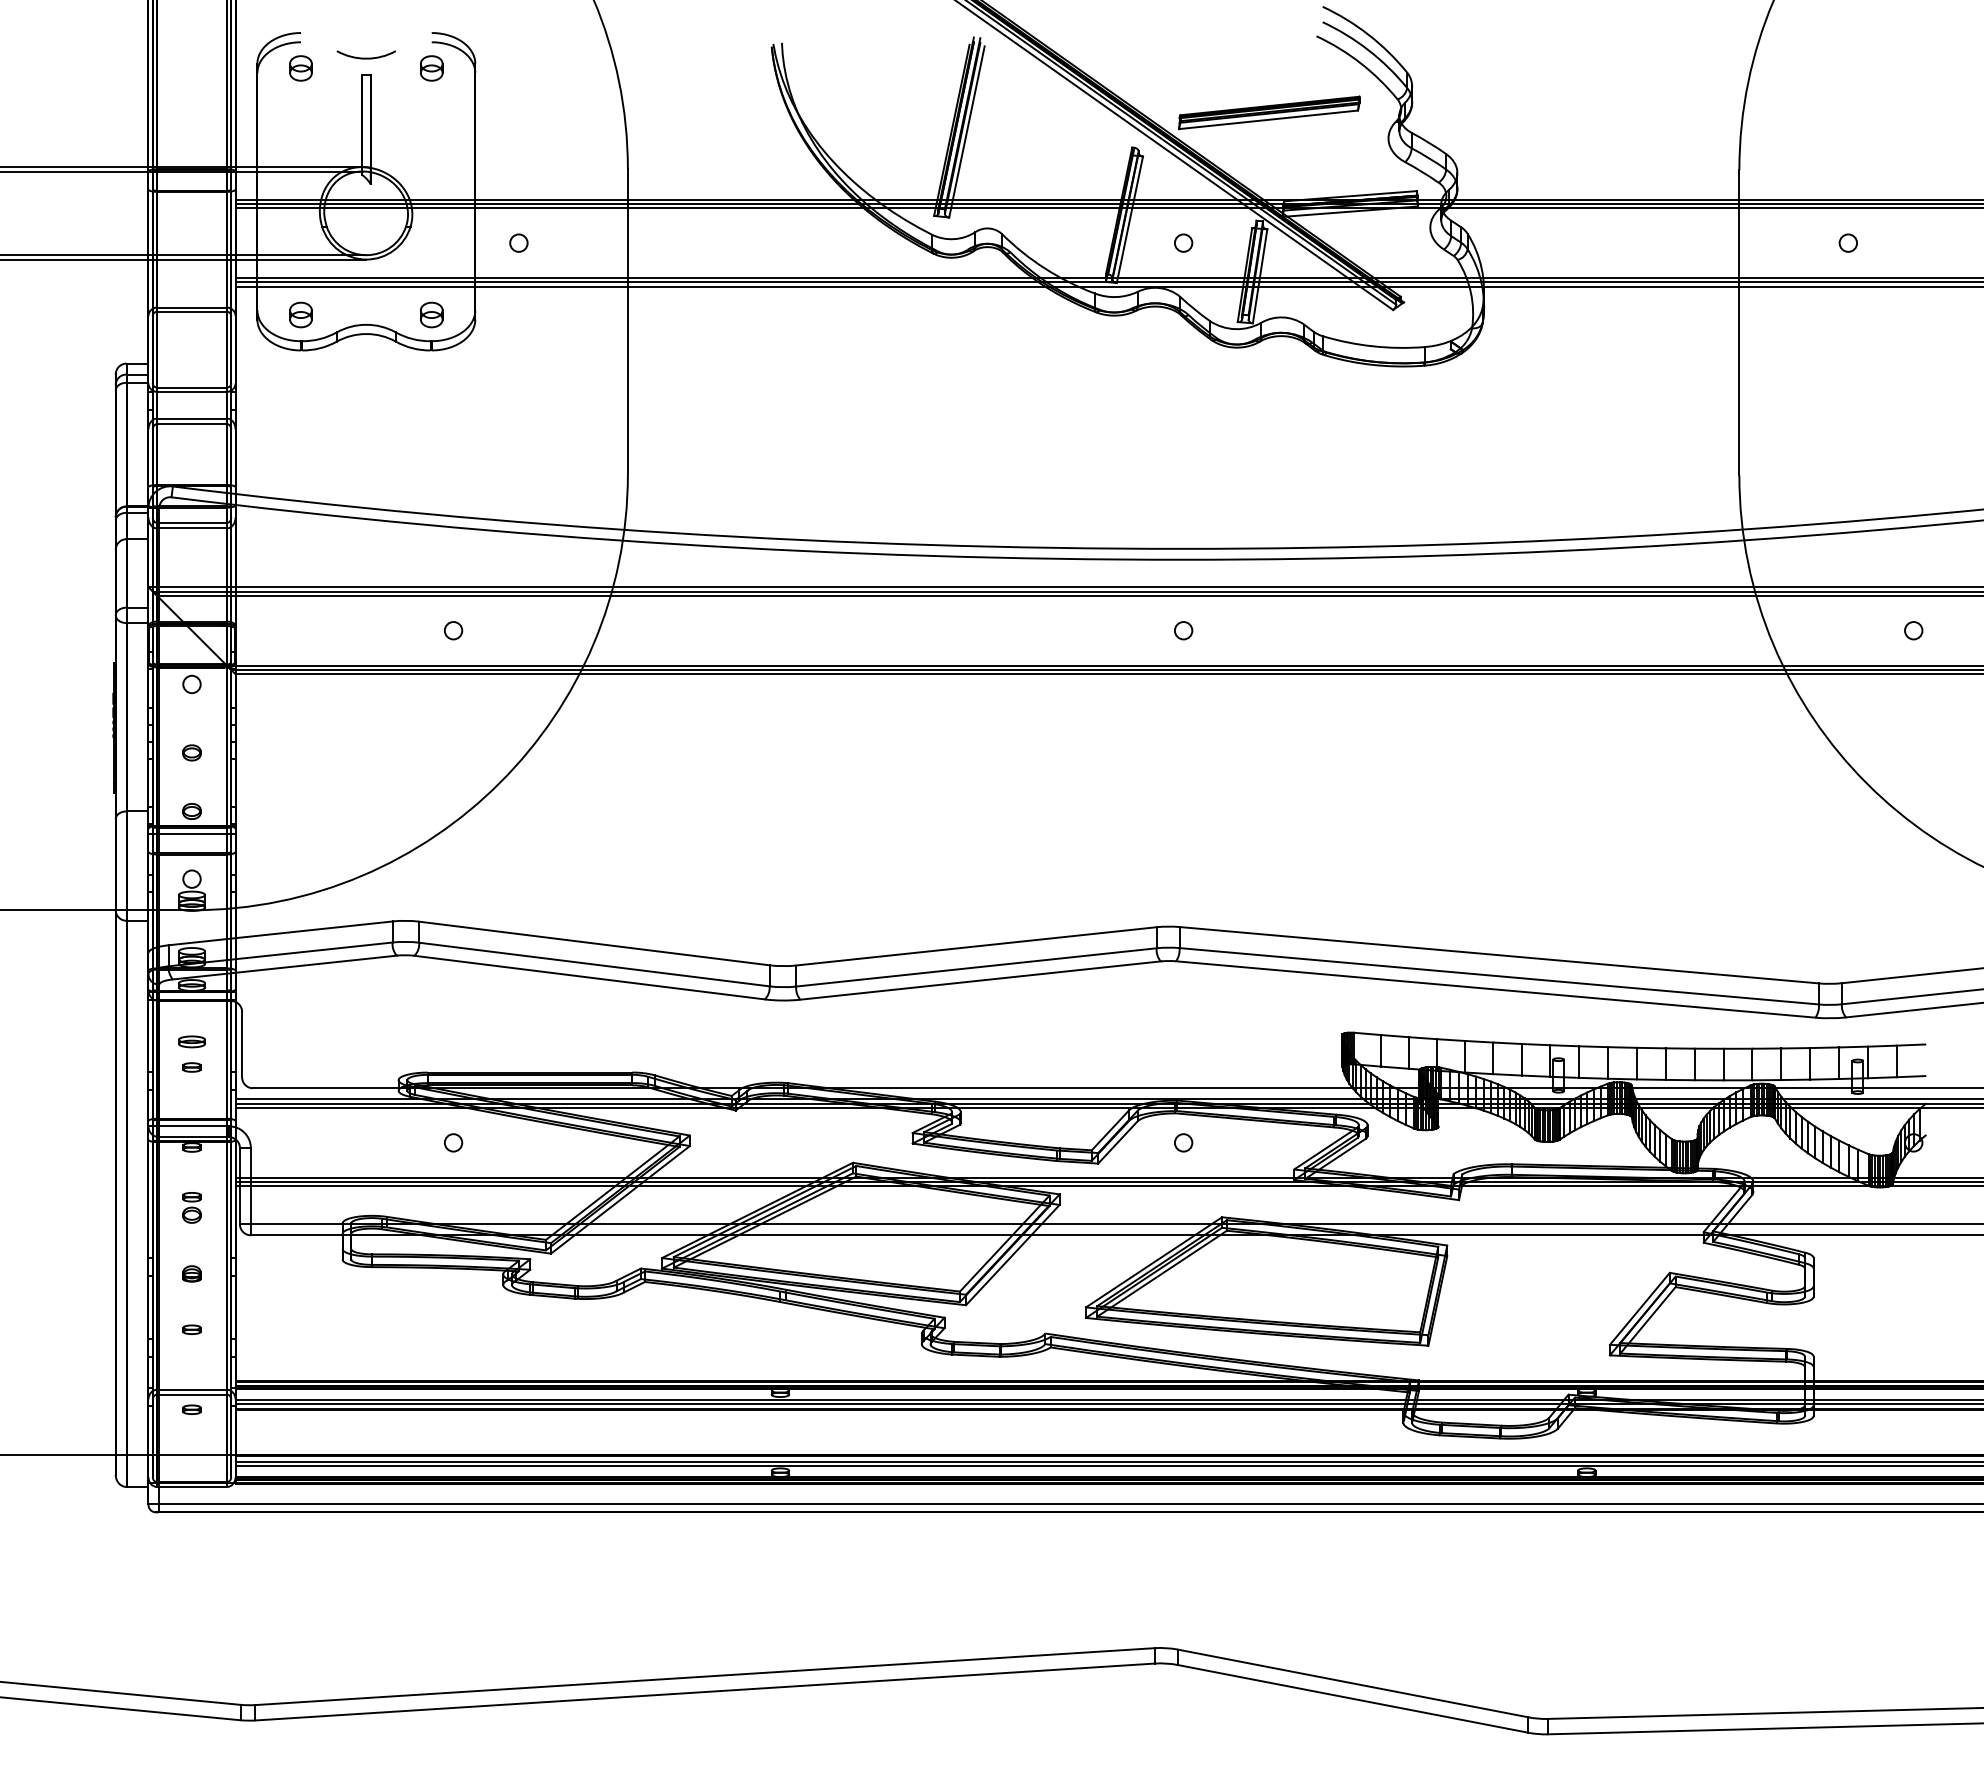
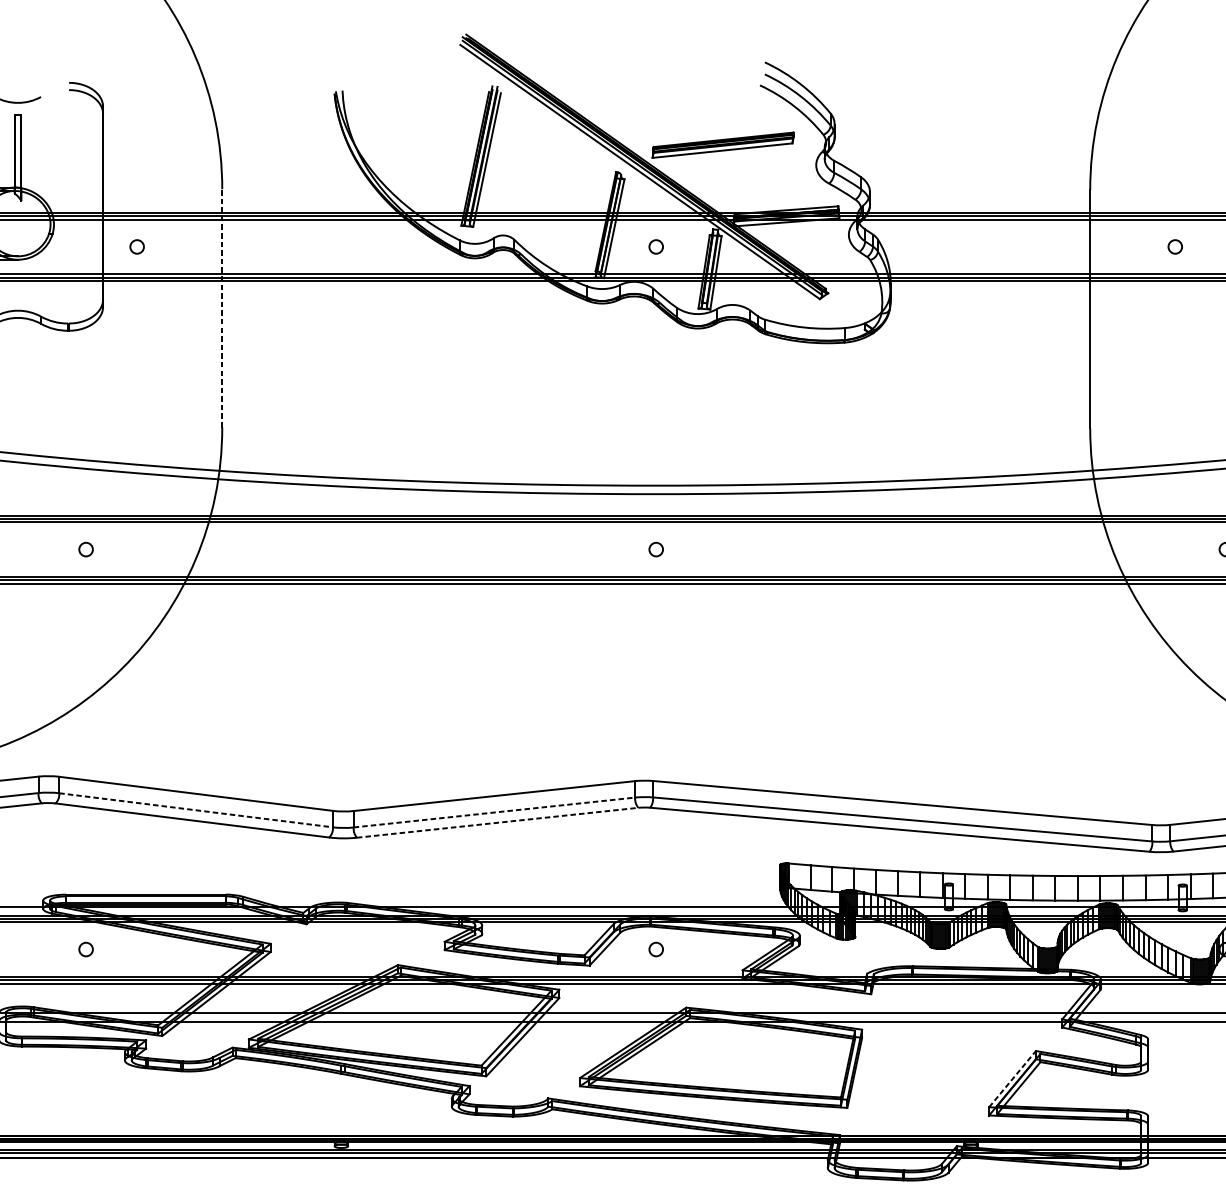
part: (431, 68) -> (68, 110), removed
part: (431, 314) -> (68, 302), removed
line: (627, 321) -> (221, 308), solid -> dashed
line: (594, 964) -> (196, 810), solid -> dashed
line: (976, 967) -> (494, 812), solid -> dashed
line: (981, 980) -> (498, 822), solid -> dashed
line: (1639, 1308) -> (1012, 1078), solid -> dashed

